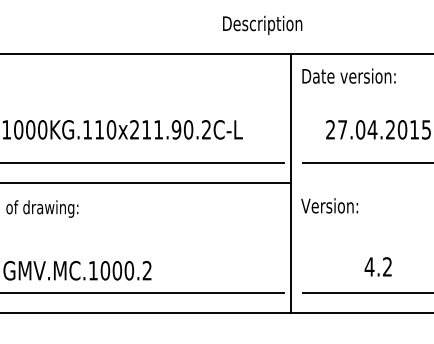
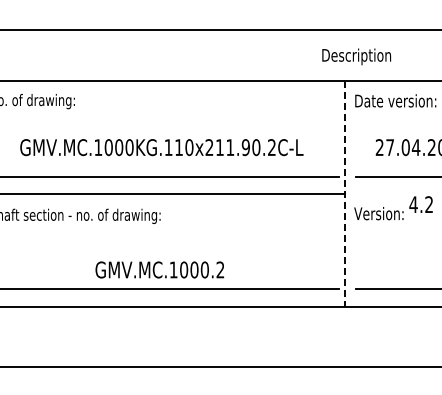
text: (262, 24) -> (356, 56), moved
line: (291, 183) -> (345, 194), solid -> dashed
text: (377, 266) -> (420, 204), moved

